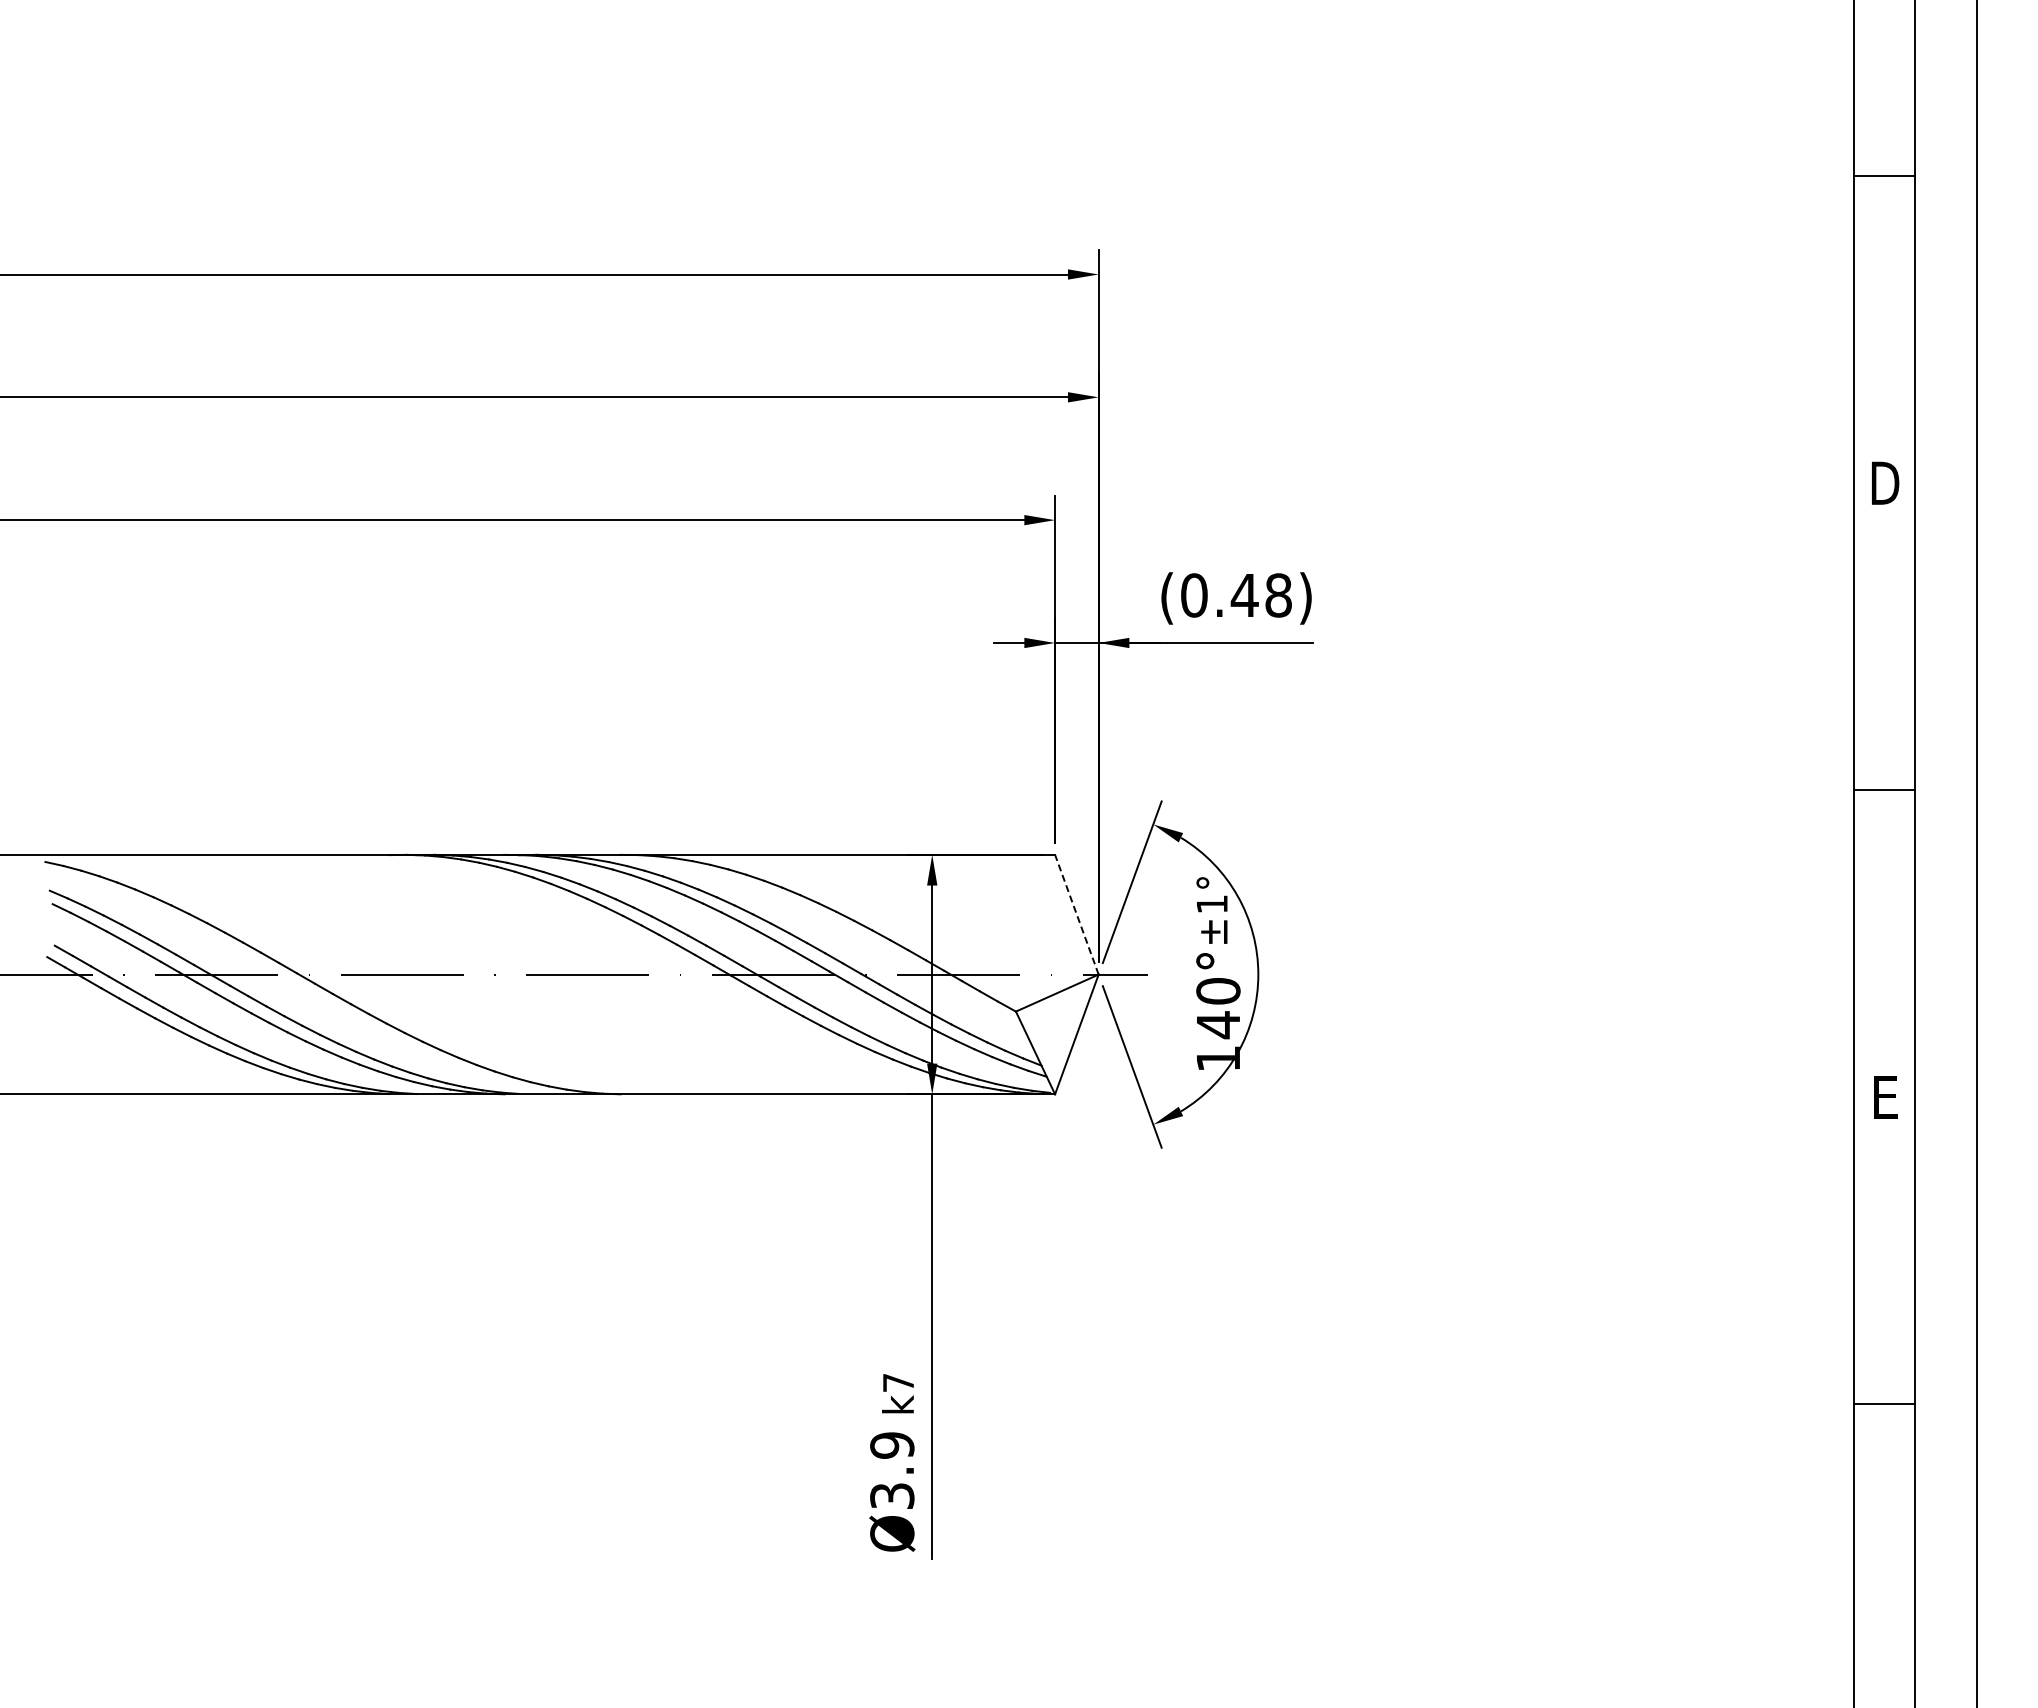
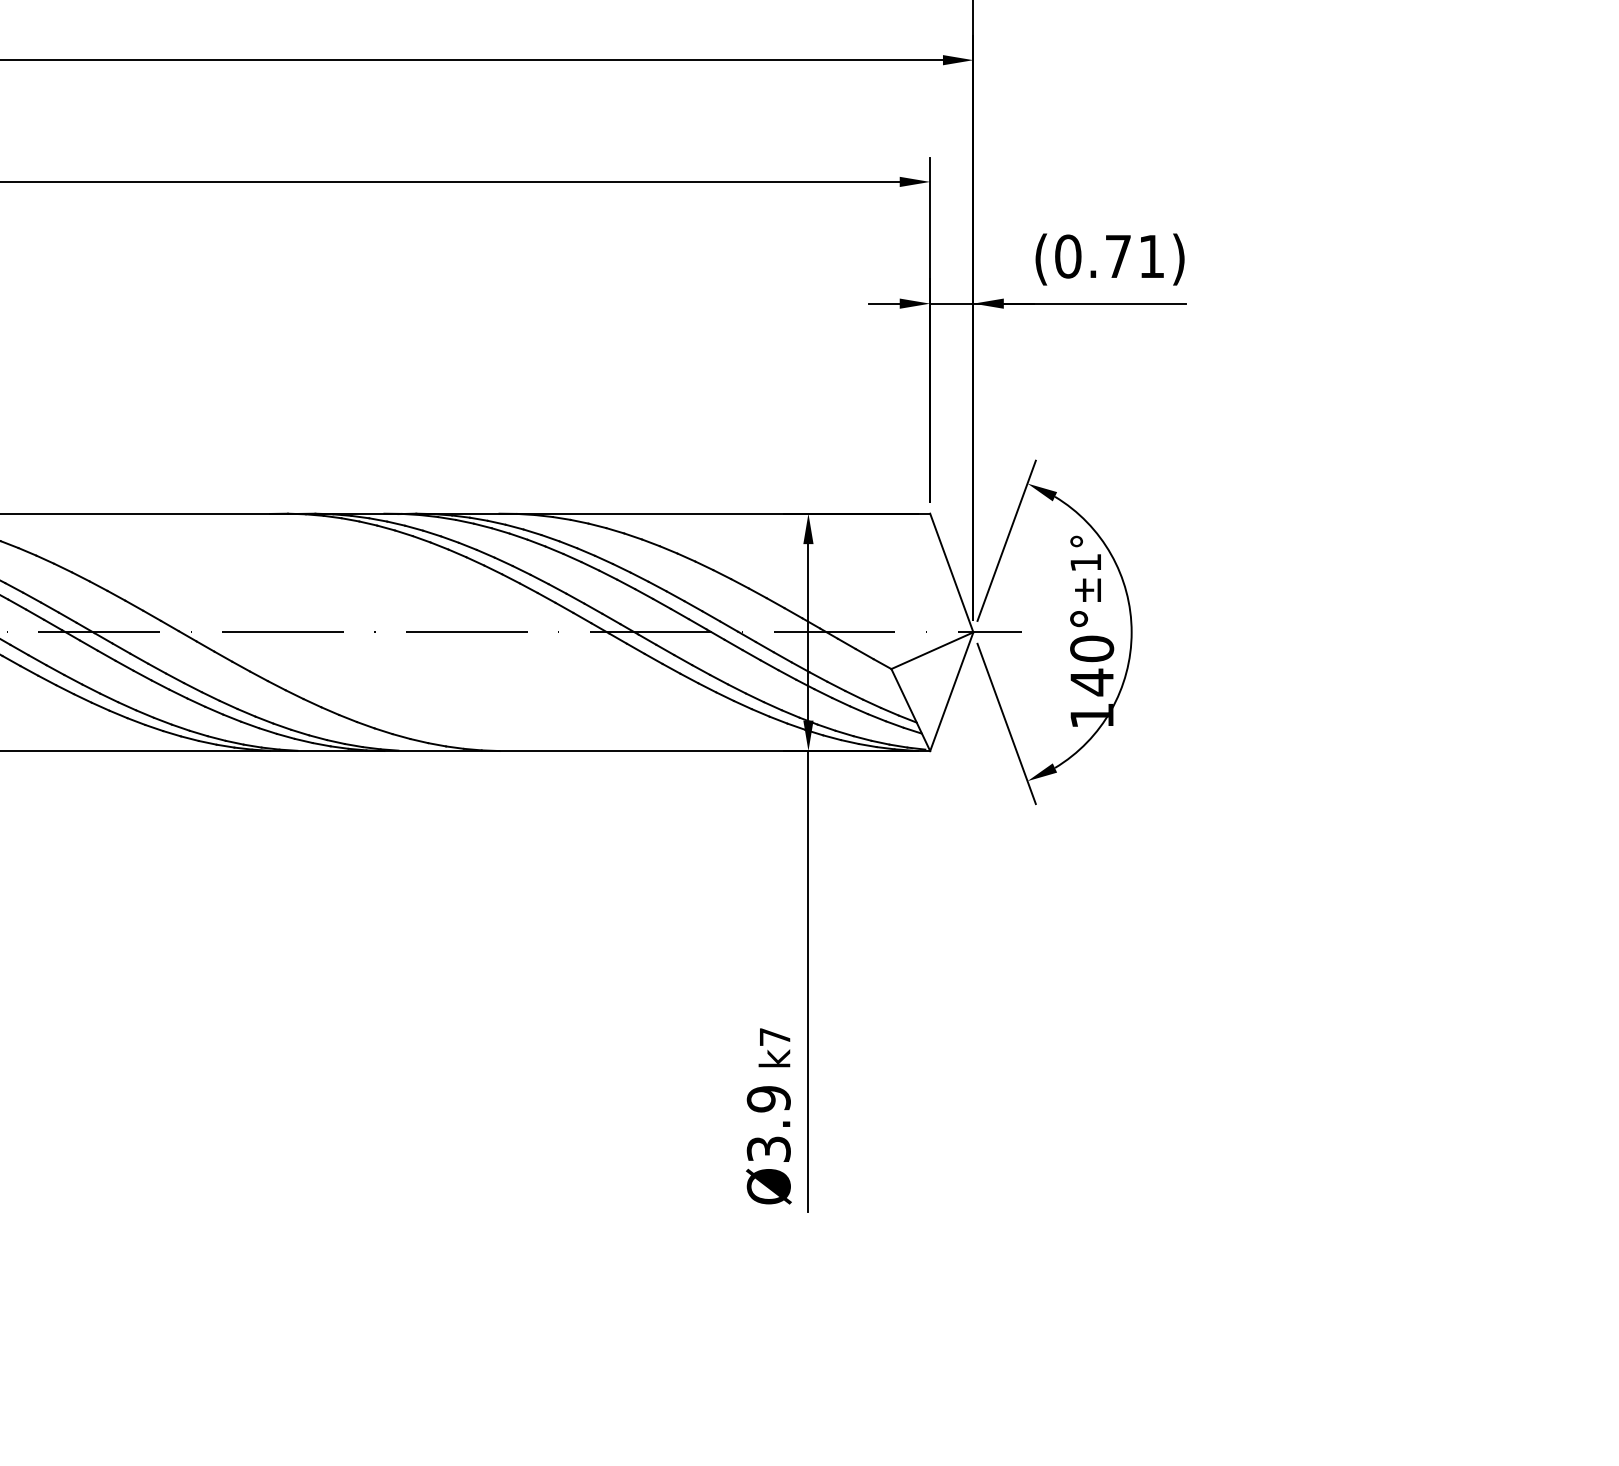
text: (1260, 595) -> (1133, 256), (0.48) -> (0.71)
line: (1076, 914) -> (951, 572), dashed -> solid

